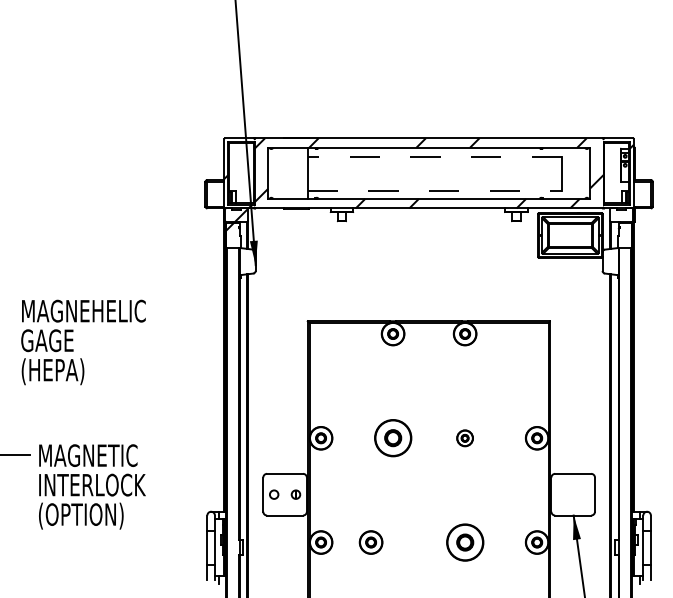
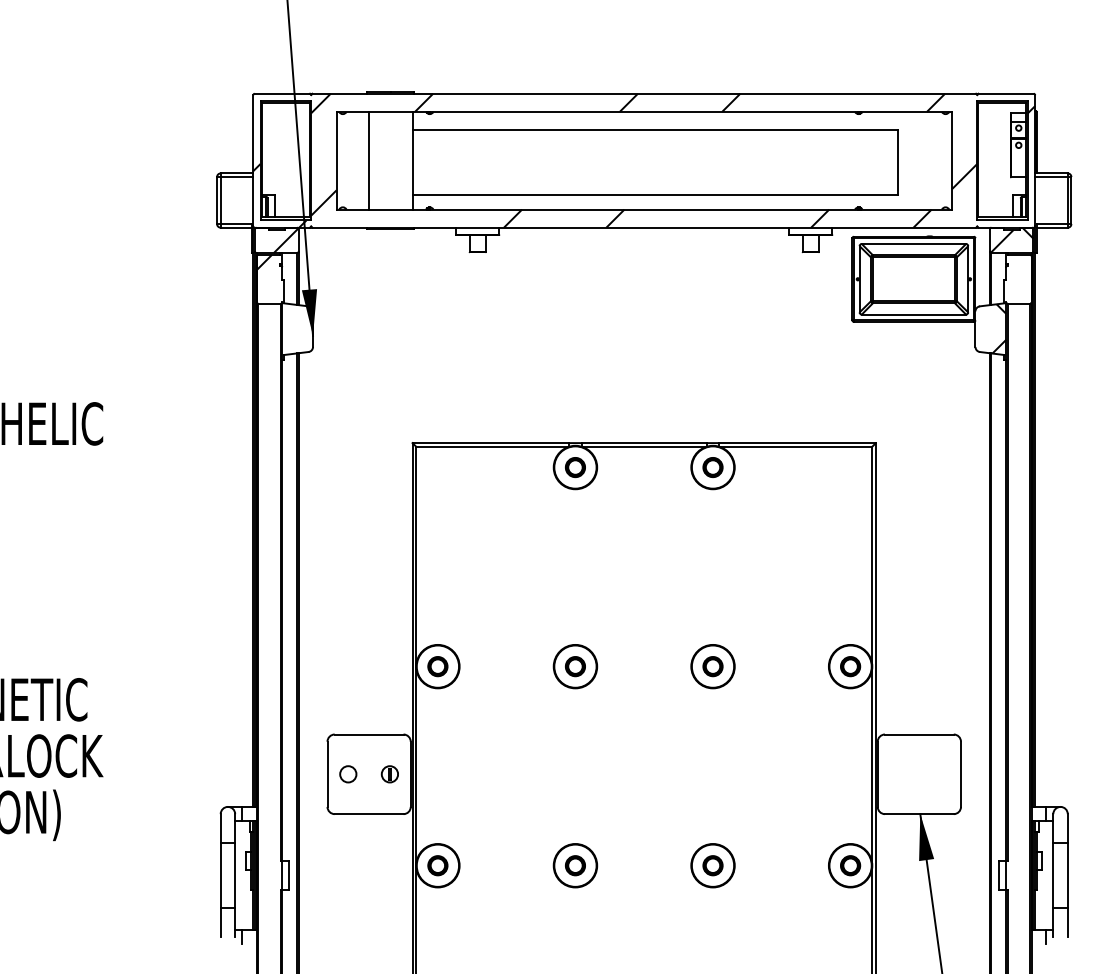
line: (434, 157) -> (654, 130), dashed -> solid
line: (285, 172) -> (369, 159), added
line: (434, 191) -> (654, 195), dashed -> solid
hatch: (621, 241) -> (1011, 290), added
part: (392, 438) -> (574, 667), size x0.62
part: (464, 438) -> (711, 667), size x1.43
part: (370, 542) -> (574, 865), moved
part: (464, 542) -> (711, 865), size x0.62

